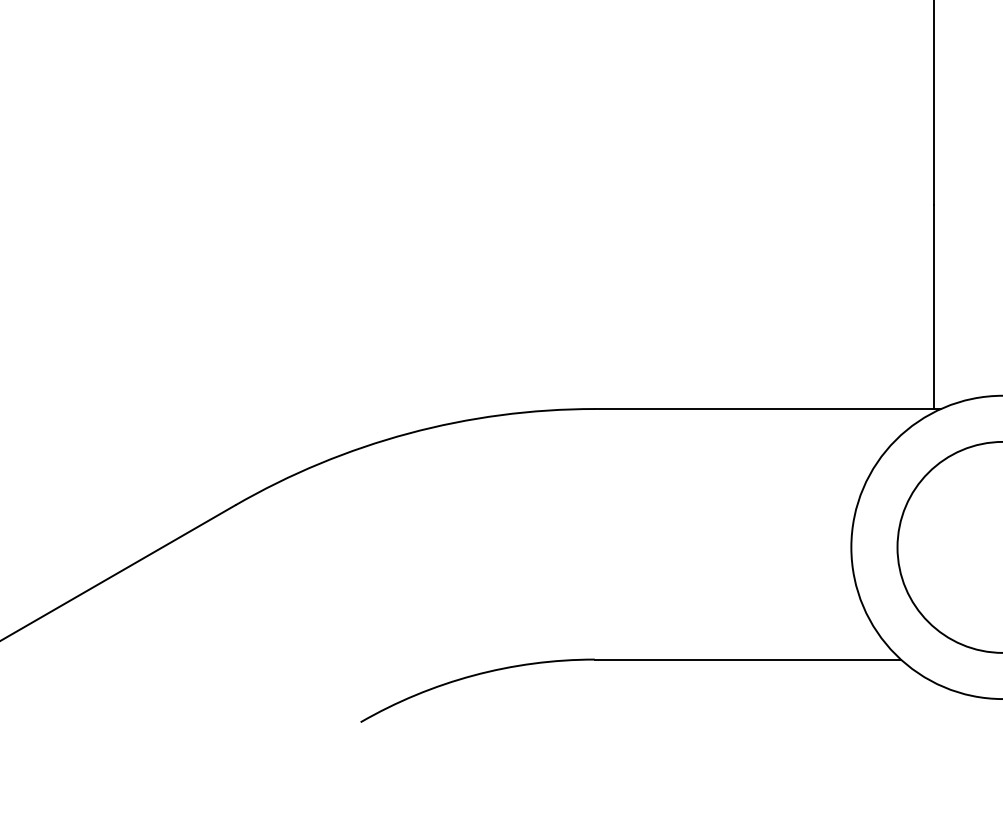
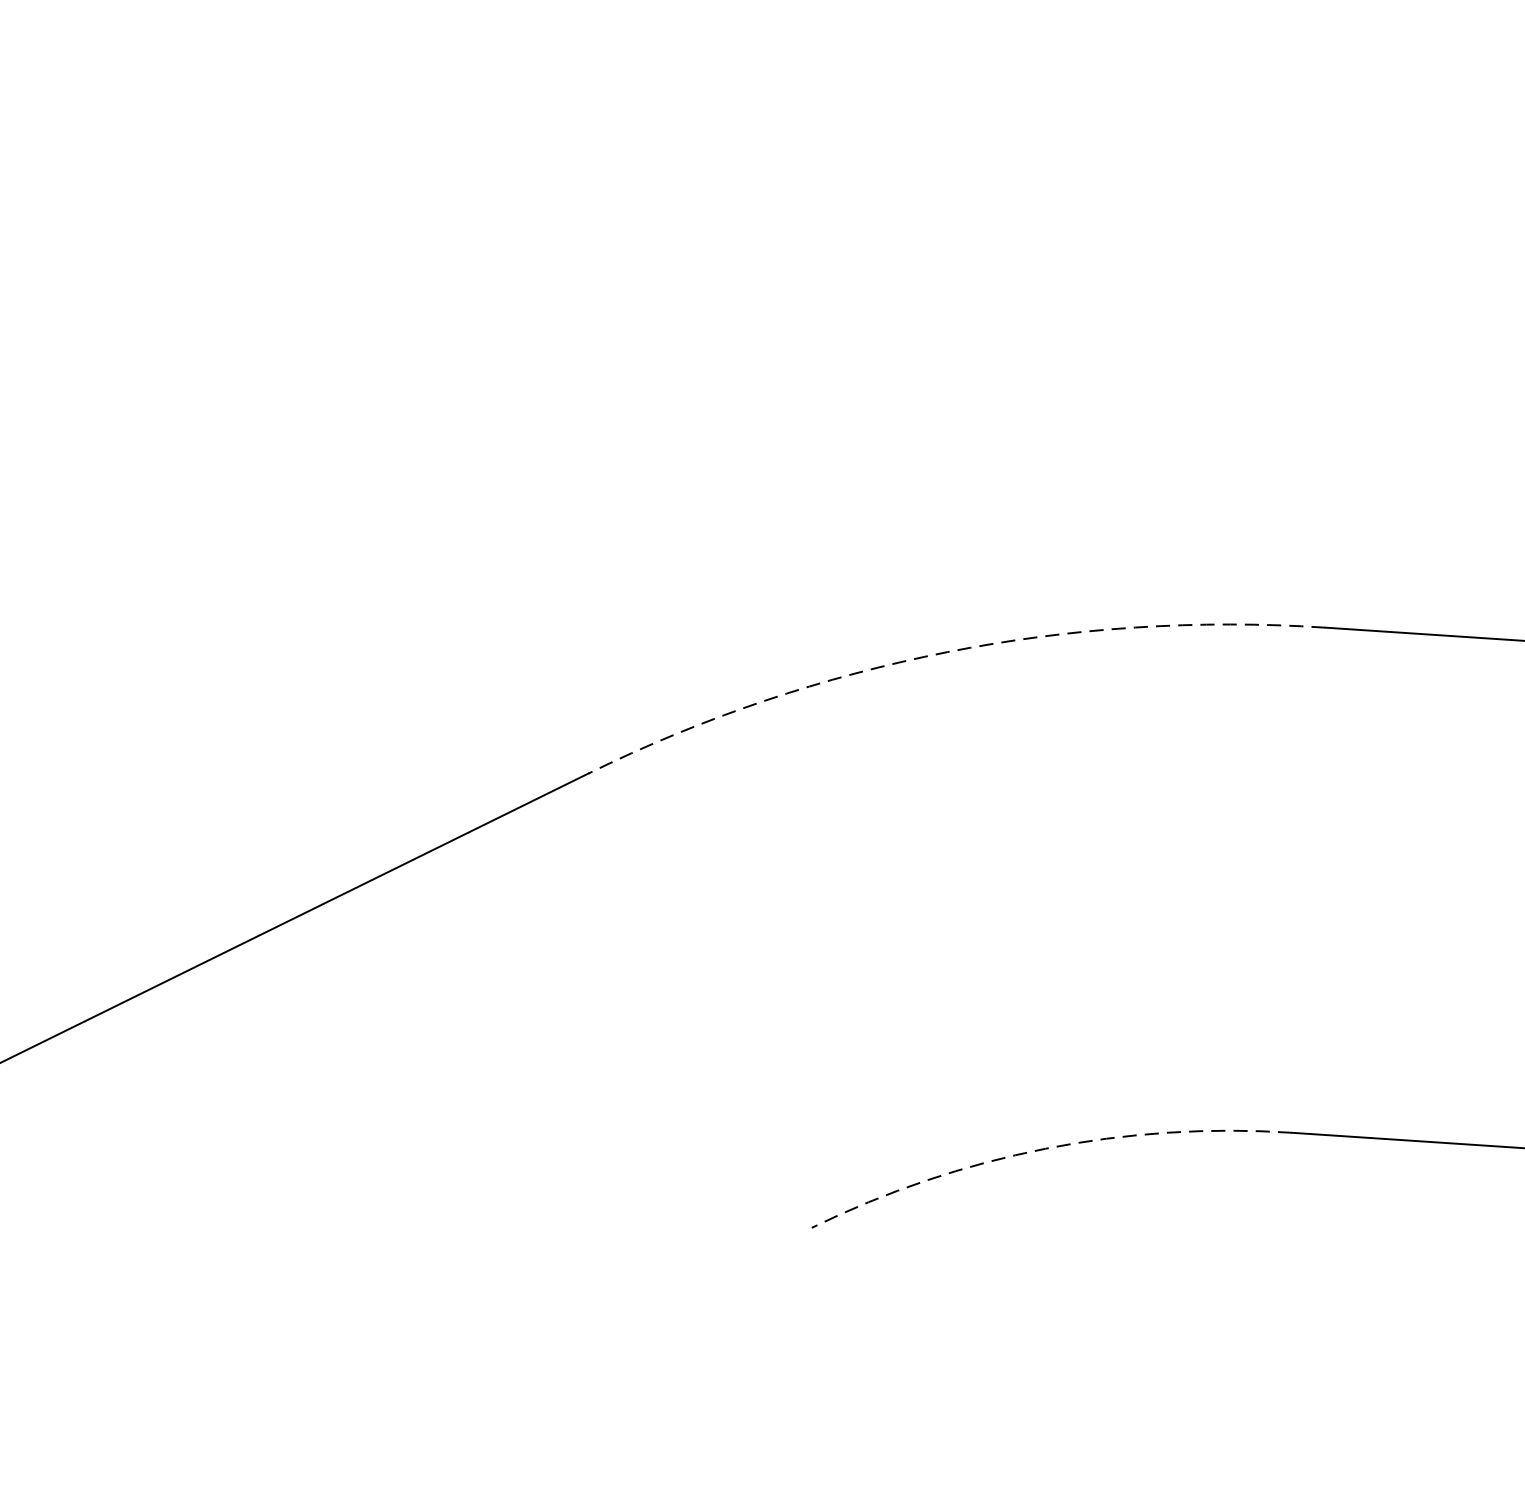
arc: (408, 433) -> (946, 652), solid -> dashed
arc: (473, 675) -> (1045, 1148), solid -> dashed

